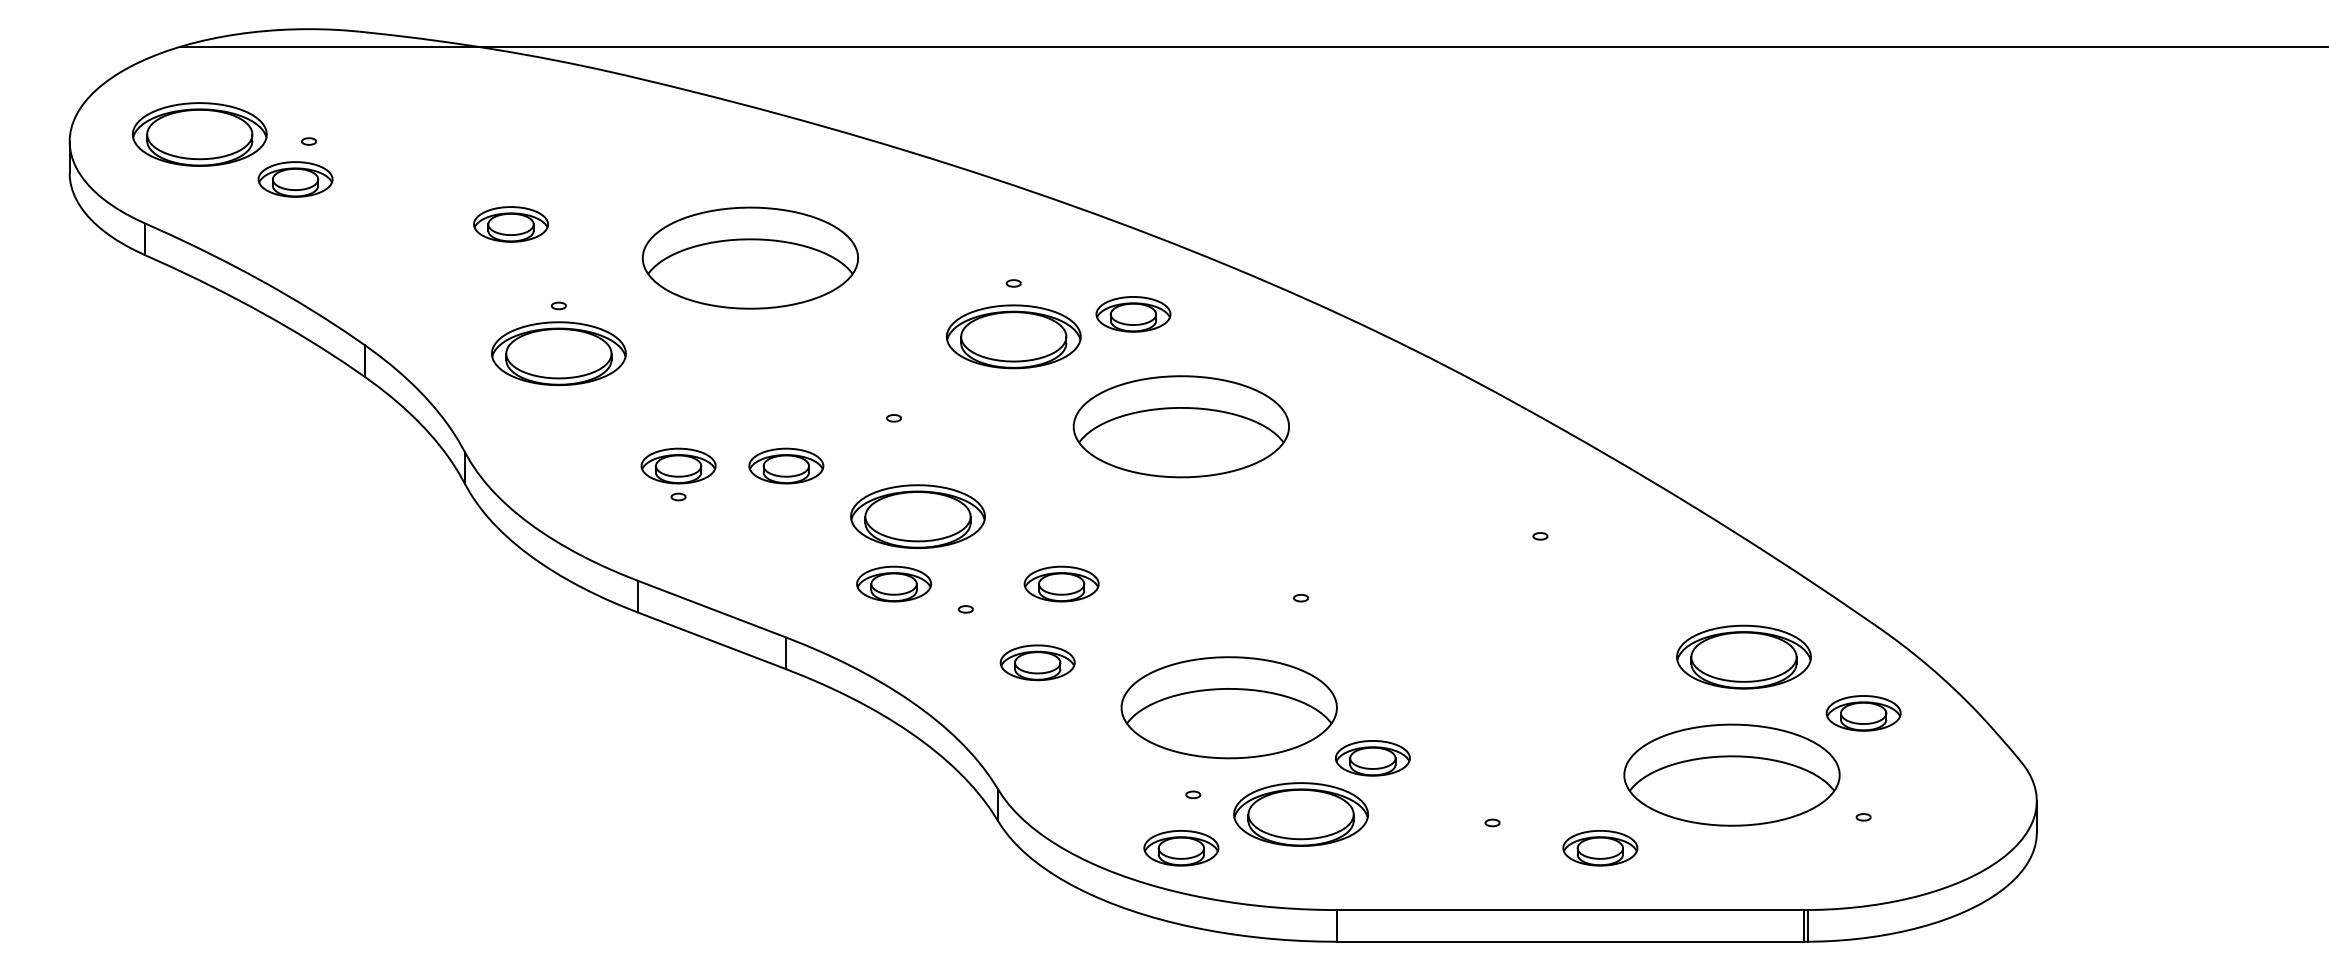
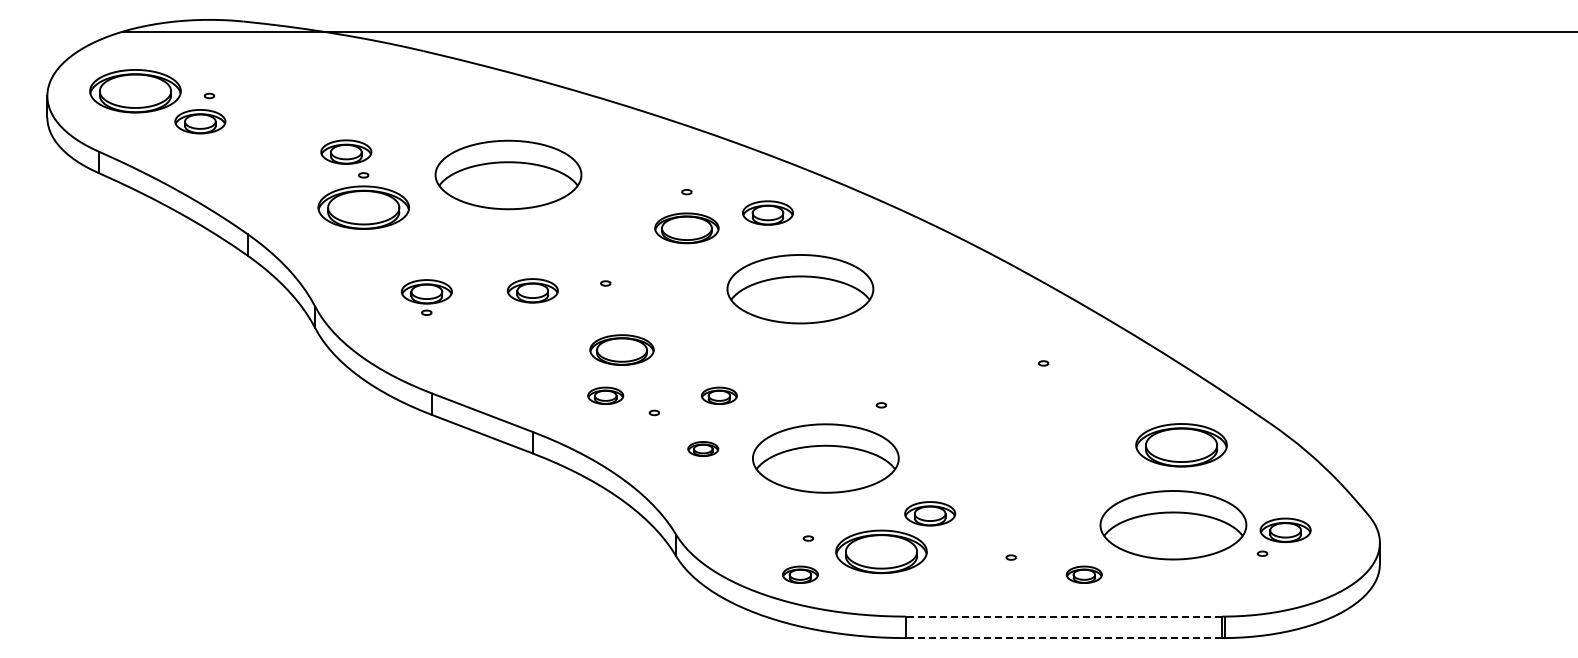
part: (1013, 337) -> (686, 228), size x0.7
part: (558, 343) -> (363, 200), moved
part: (785, 465) -> (532, 290), moved
part: (678, 474) -> (426, 297), moved
part: (917, 515) -> (621, 349), size x0.7
part: (893, 583) -> (605, 395), size x0.7
part: (1061, 583) -> (719, 395), size x0.7
part: (1038, 661) -> (703, 448), size x0.6
part: (1228, 707) -> (825, 458), moved
part: (1863, 712) -> (1285, 529), moved
part: (1181, 847) -> (800, 574), size x0.7
part: (1600, 847) -> (1084, 574), size x0.7
line: (1569, 909) -> (1063, 616), solid -> dashed
line: (1569, 942) -> (1063, 638), solid -> dashed

